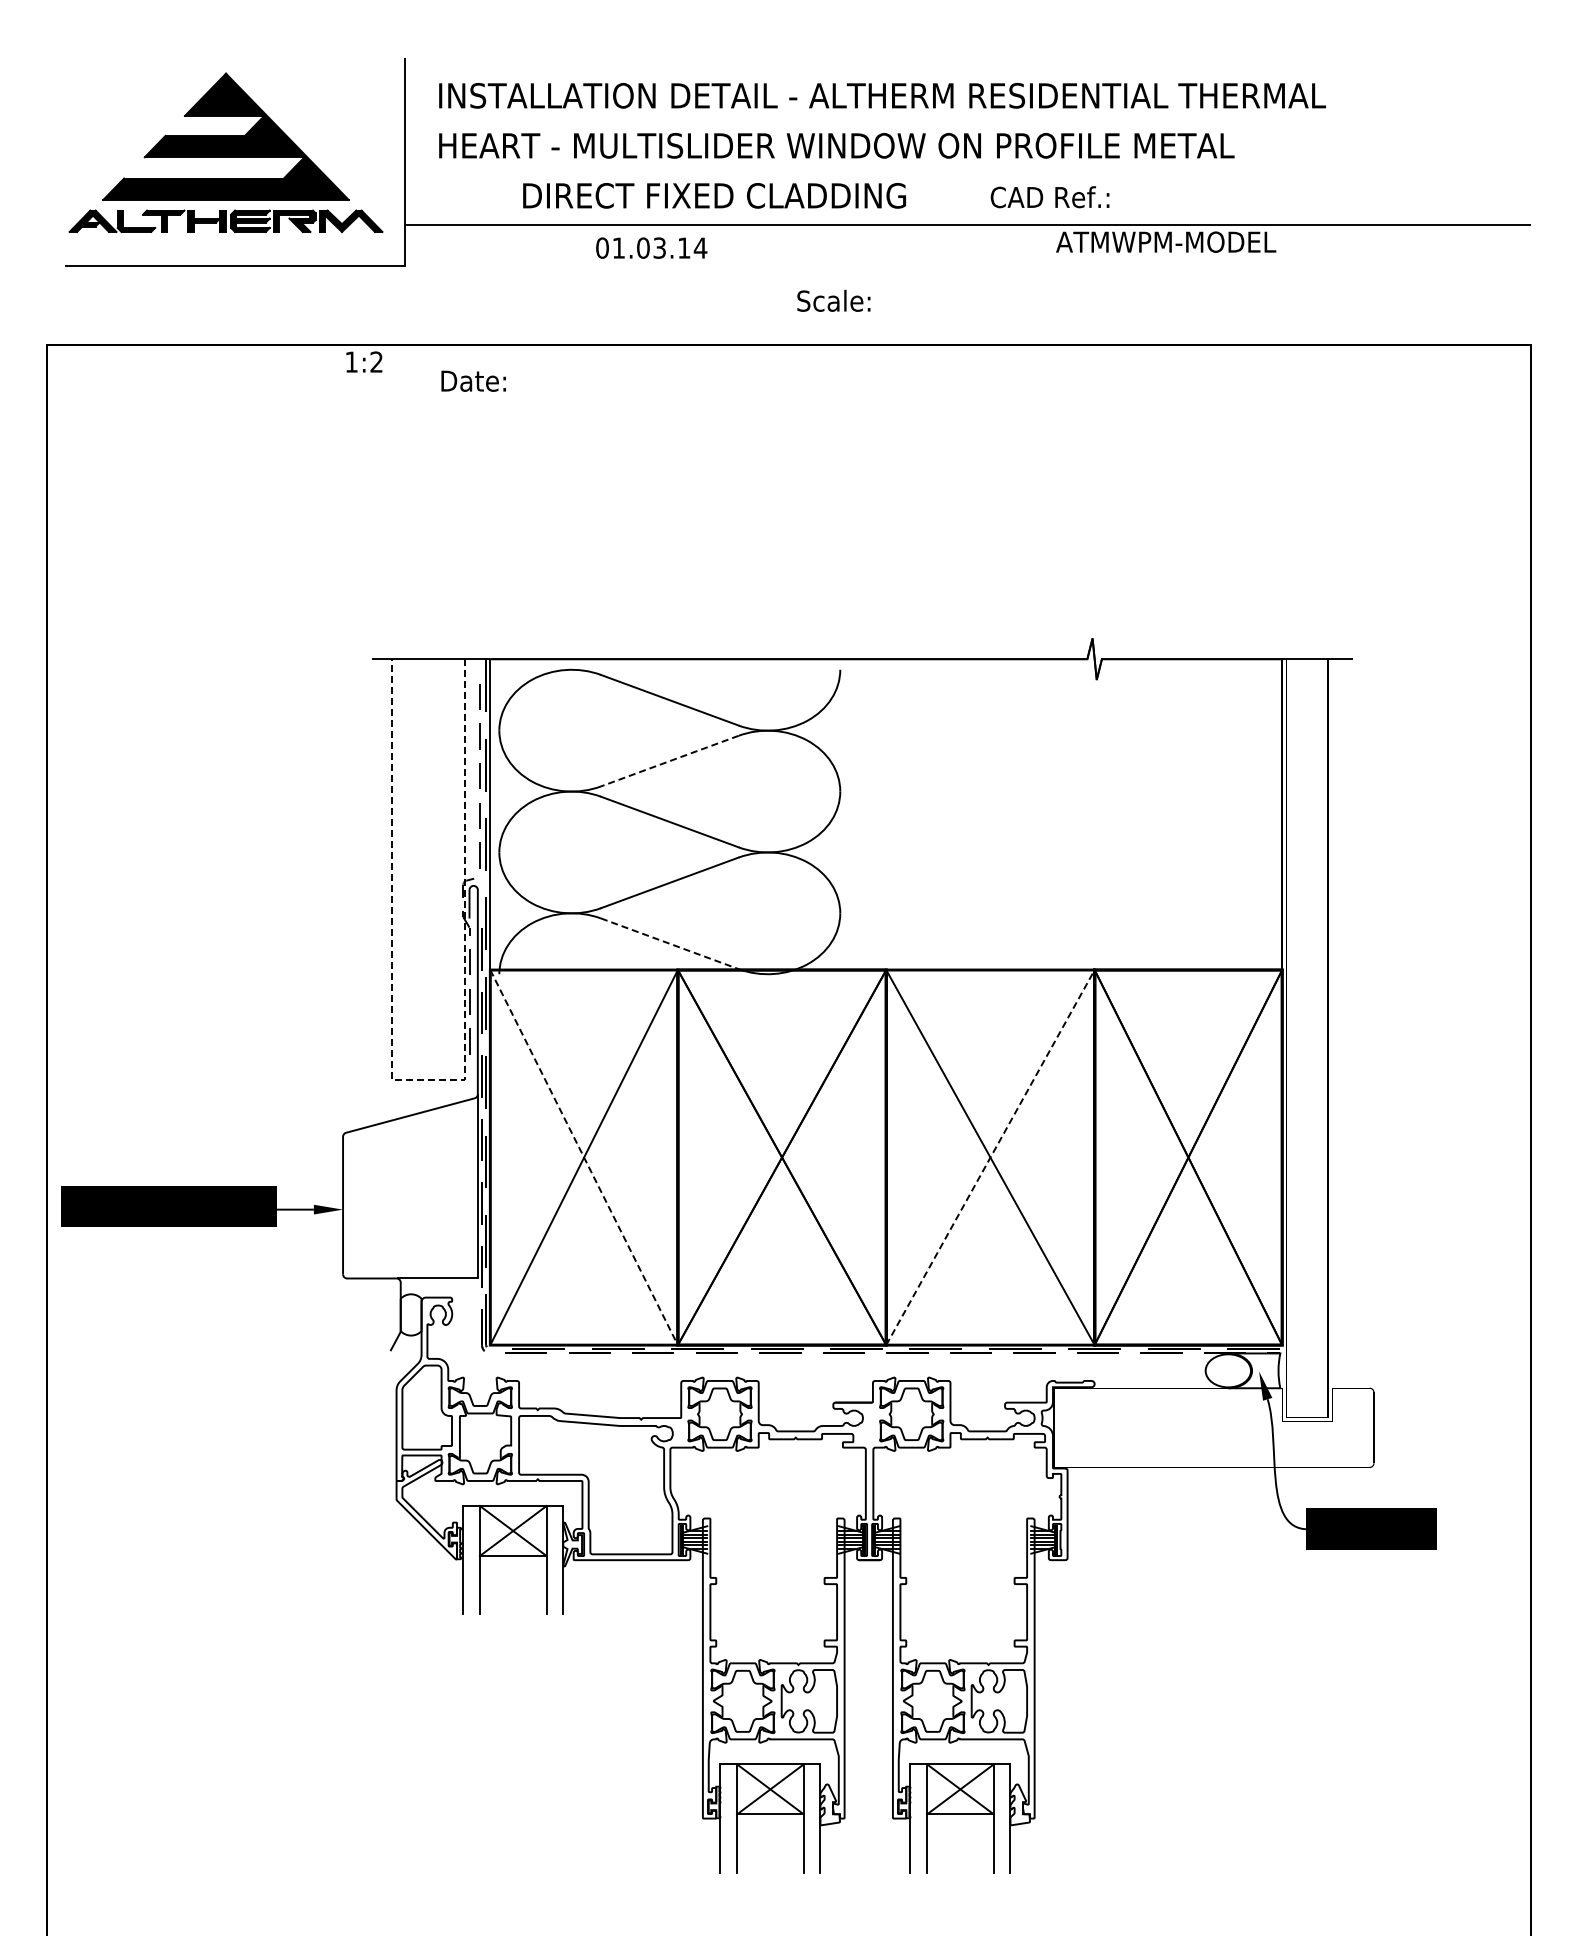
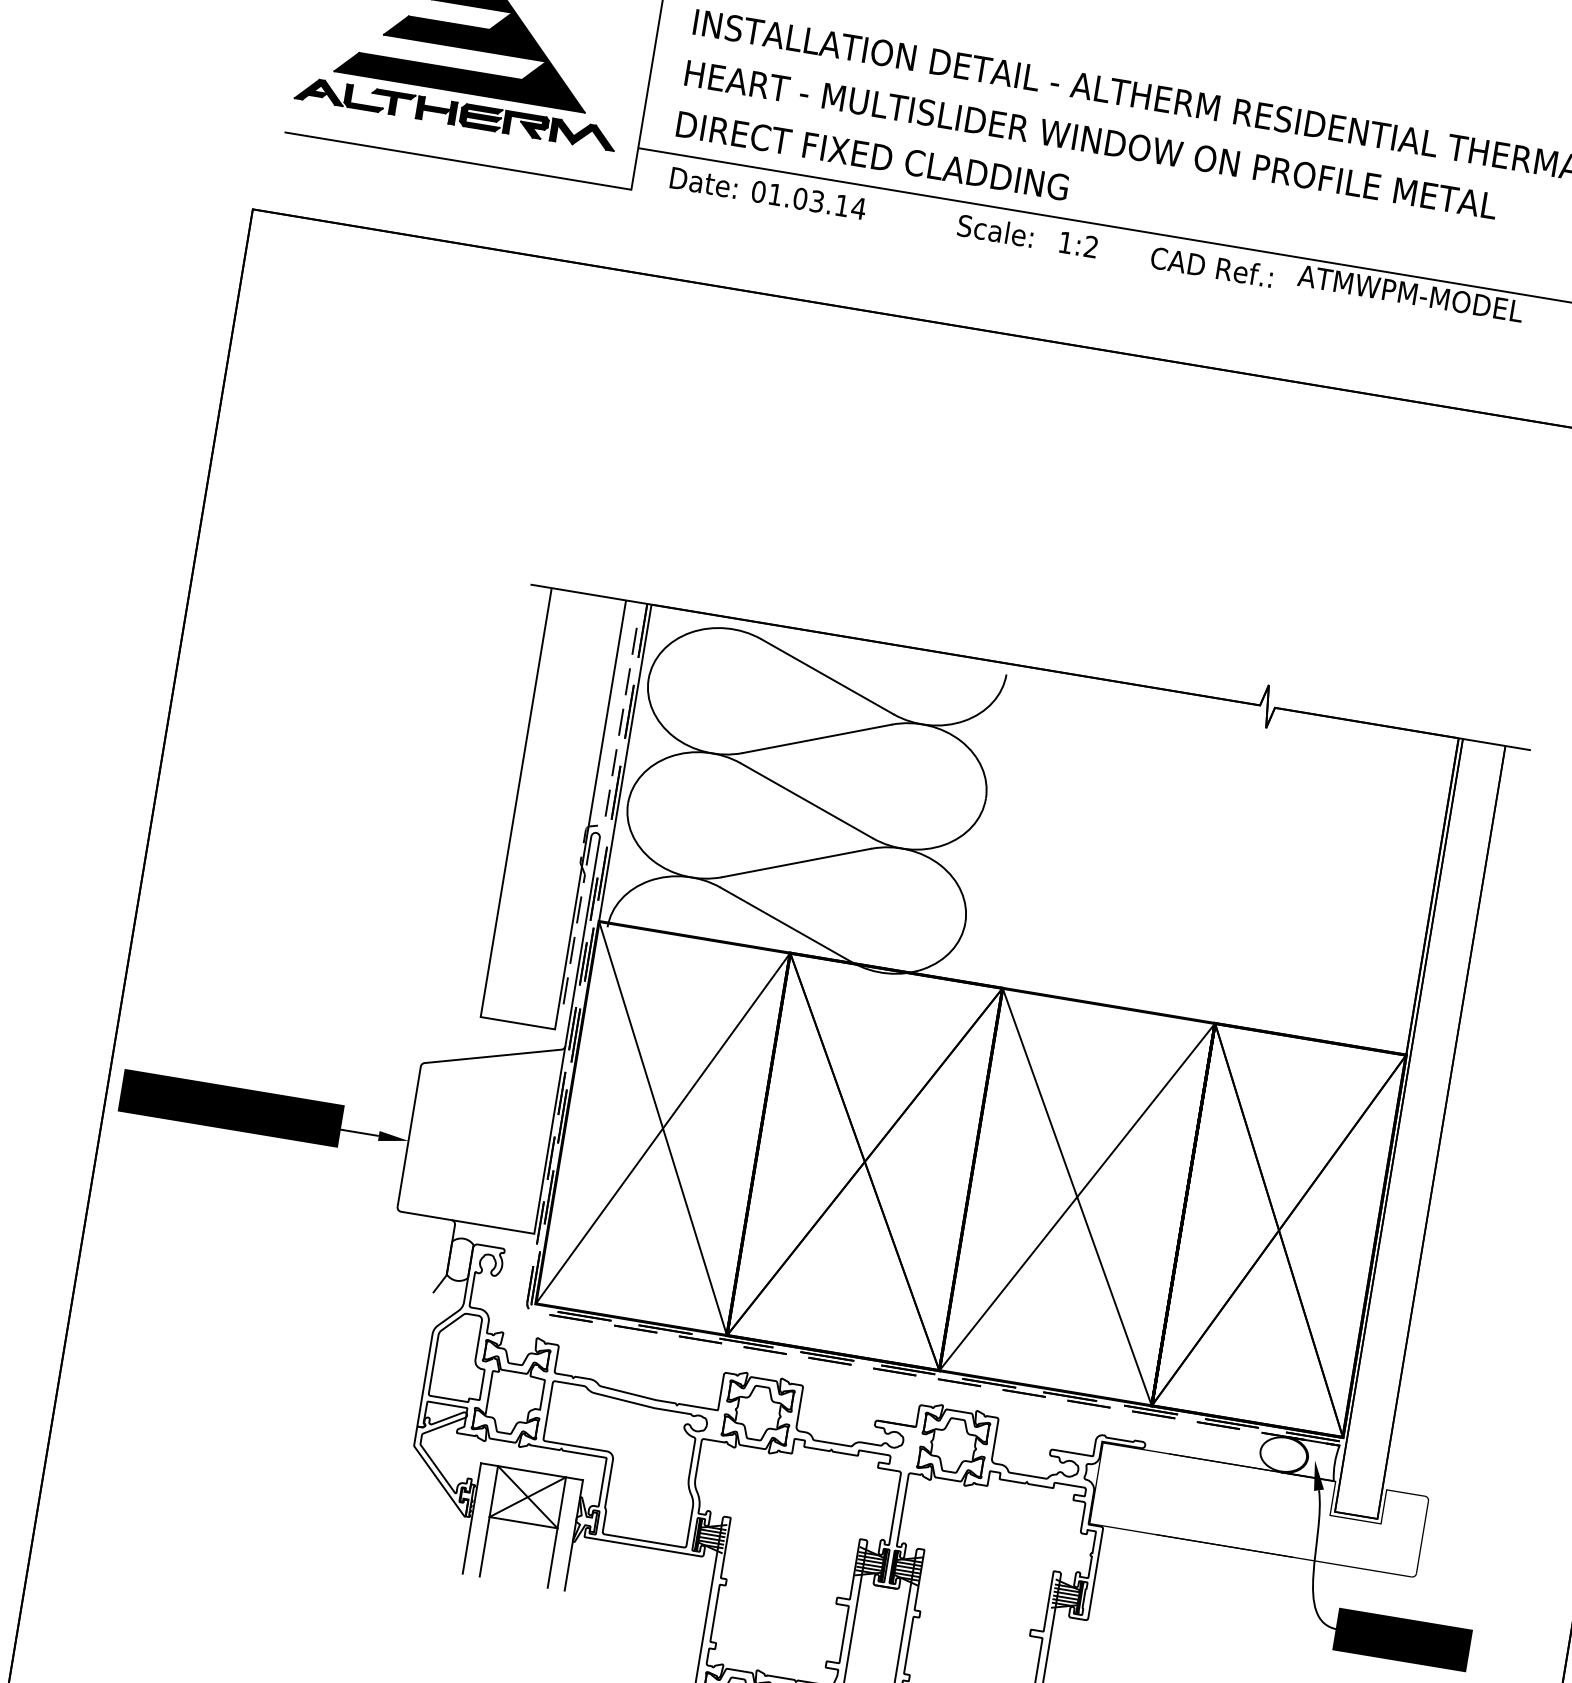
text: (714, 195) -> (872, 155), moved
text: (1049, 197) -> (1211, 267), moved
text: (651, 247) -> (808, 199), moved
text: (833, 300) -> (995, 230), moved
text: (364, 361) -> (1078, 244), moved
text: (473, 380) -> (703, 182), moved
line: (669, 761) -> (816, 739), dashed -> solid
line: (670, 943) -> (787, 924), dashed -> solid
line: (428, 1079) -> (517, 1022), dashed -> solid
line: (584, 1157) -> (663, 1128), dashed -> solid
line: (990, 1157) -> (1077, 1197), dashed -> solid

